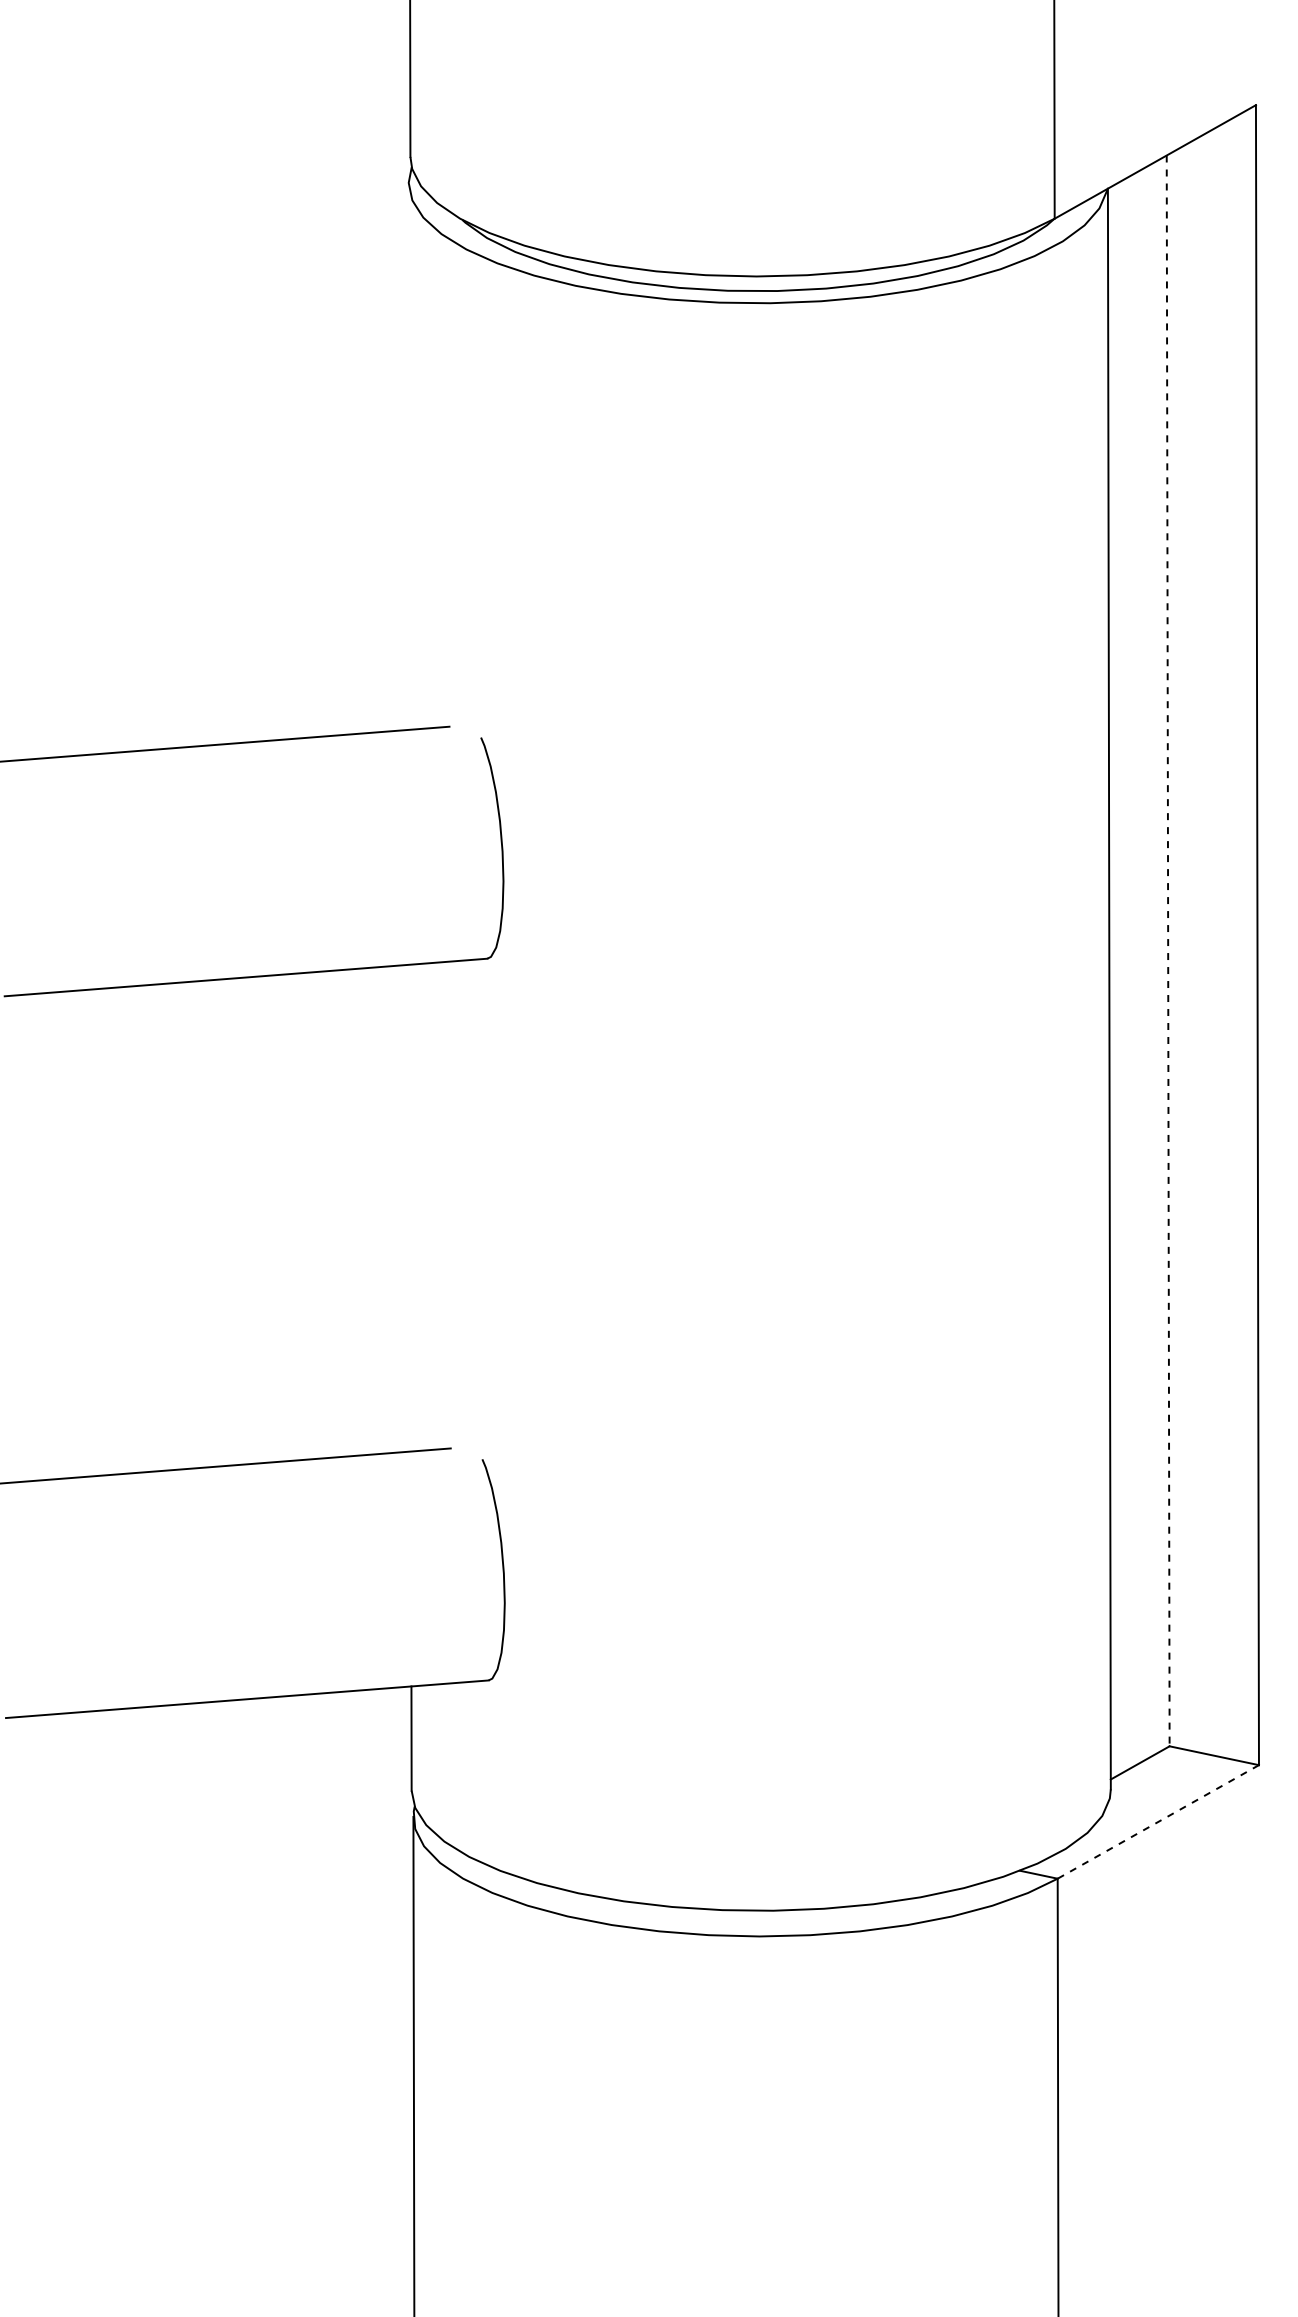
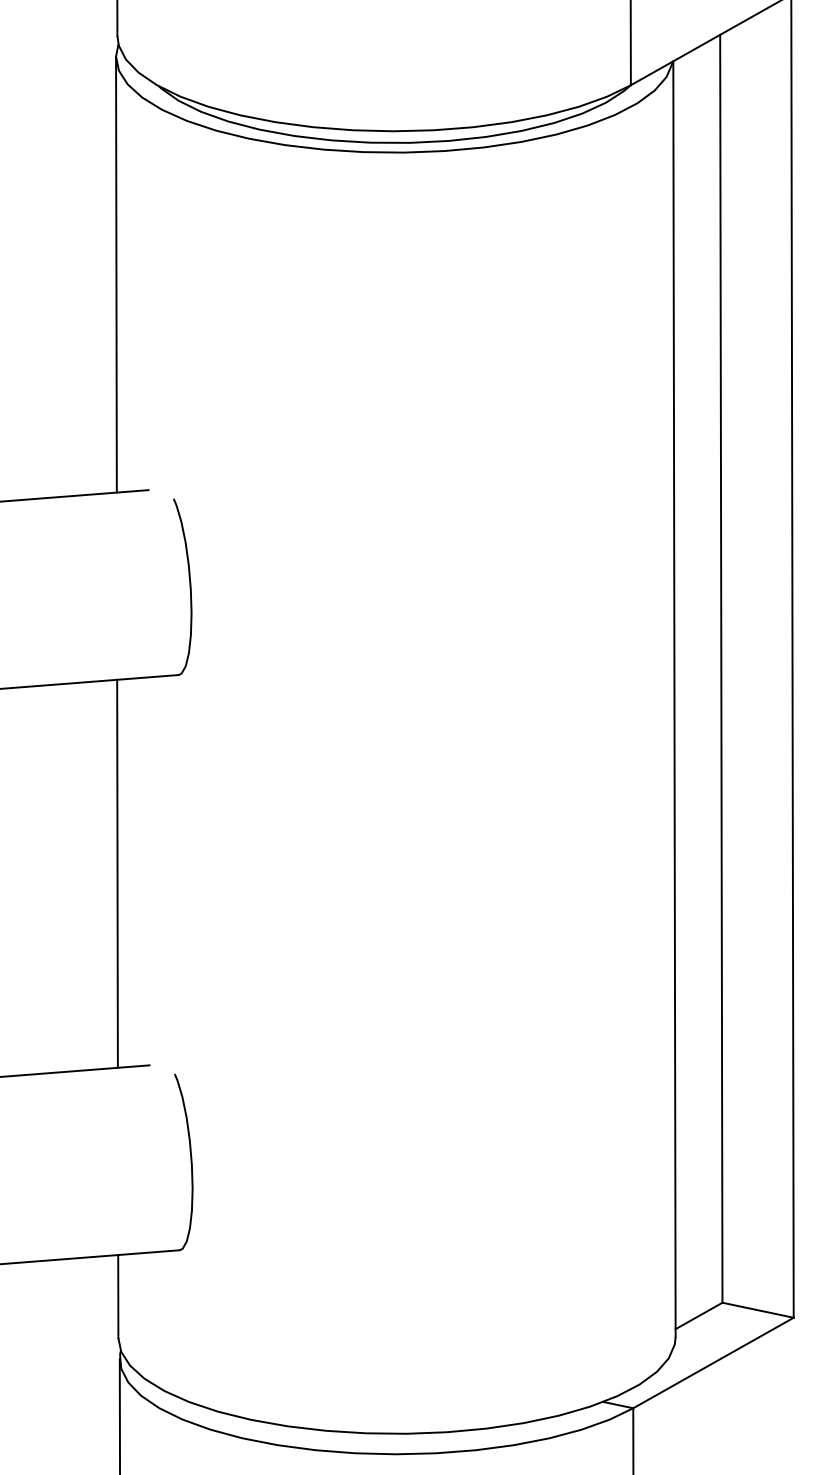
line: (408, 456) -> (115, 274), added
line: (1168, 951) -> (721, 669), dashed -> solid
line: (410, 1207) -> (117, 873), added
line: (1158, 1821) -> (713, 1362), dashed -> solid

